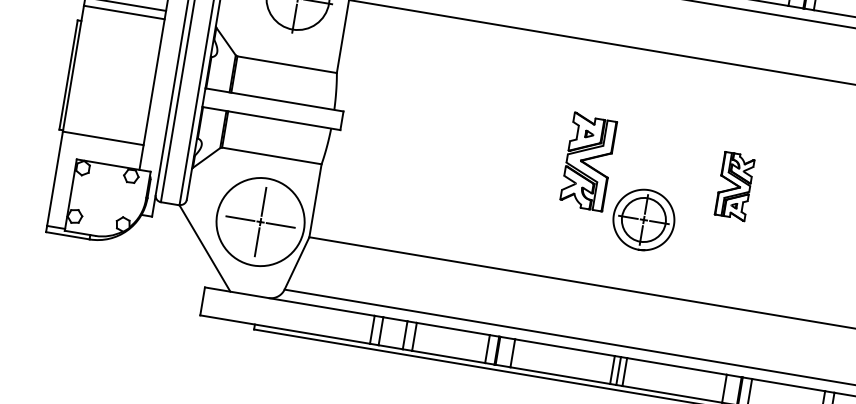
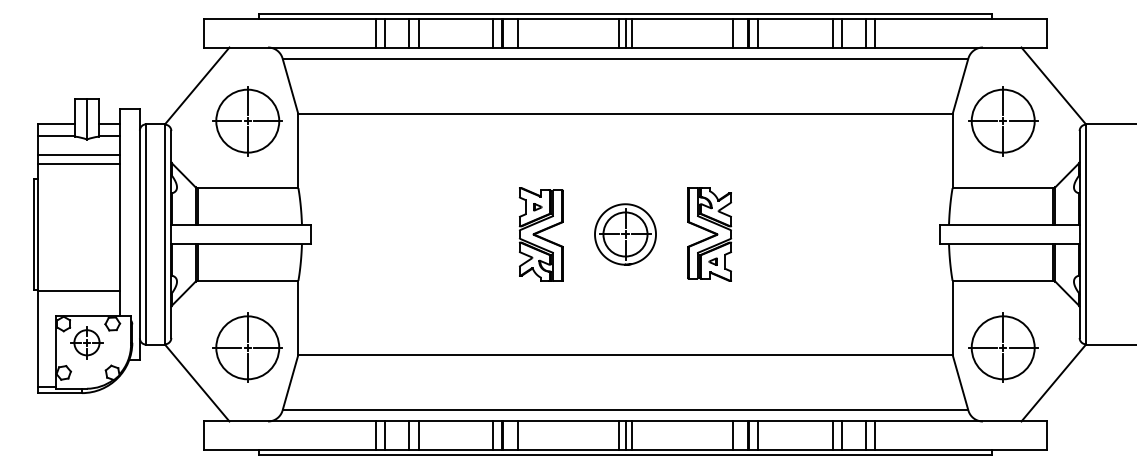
part: (587, 161) -> (540, 234), moved
part: (734, 186) -> (709, 234), size x1.43
part: (102, 190) -> (86, 342), added
part: (643, 219) -> (625, 234), moved
circle: (260, 221) -> (247, 347), size x0.71

